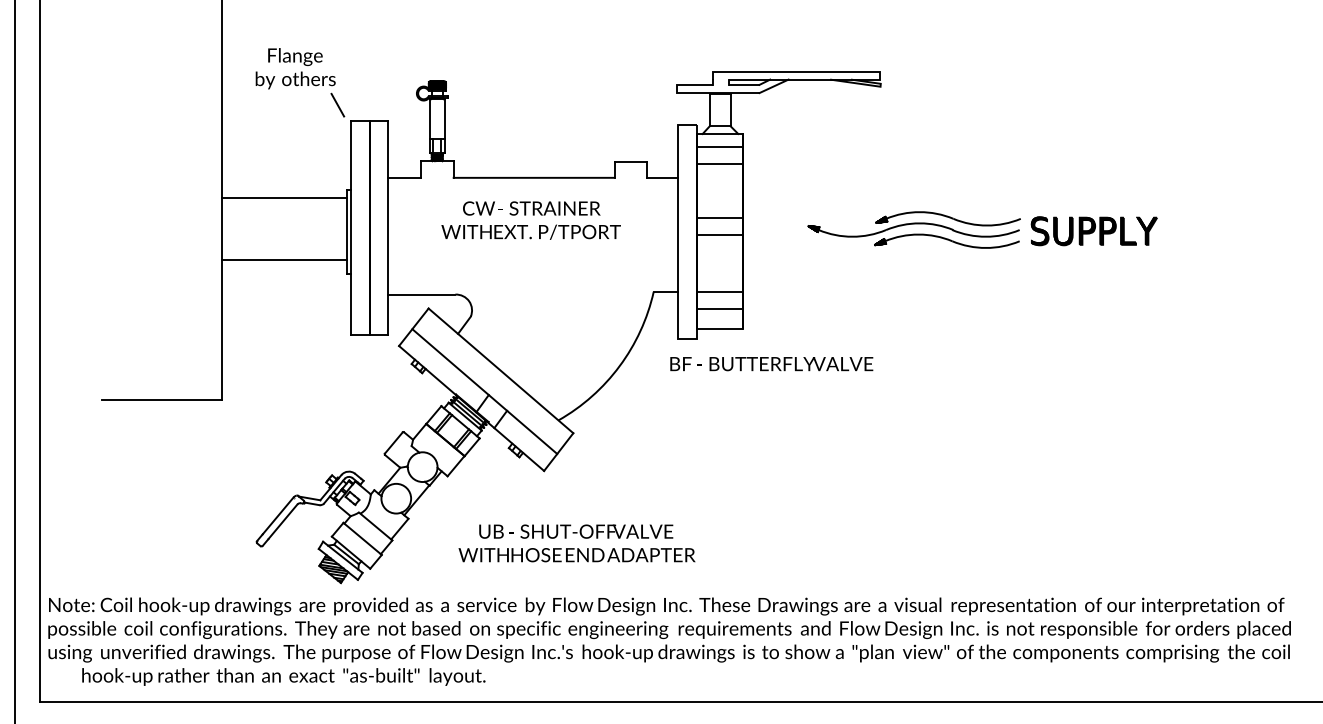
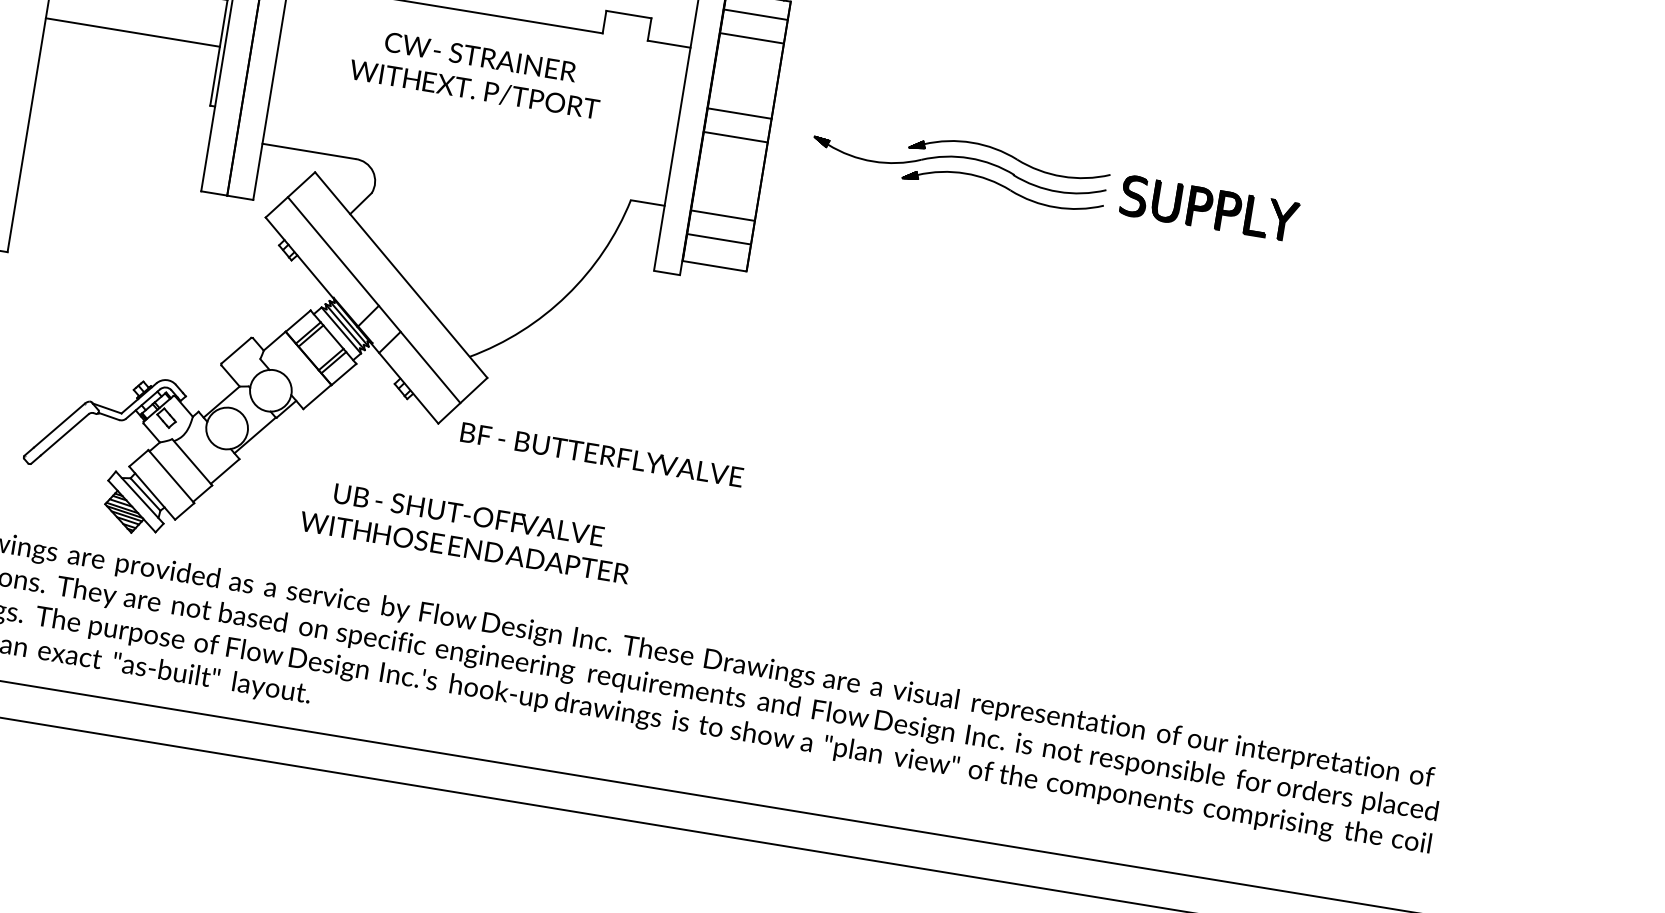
part: (982, 229) -> (1055, 180), moved
line: (284, 260) -> (132, 32), moved
text: (771, 364) -> (601, 455), moved

